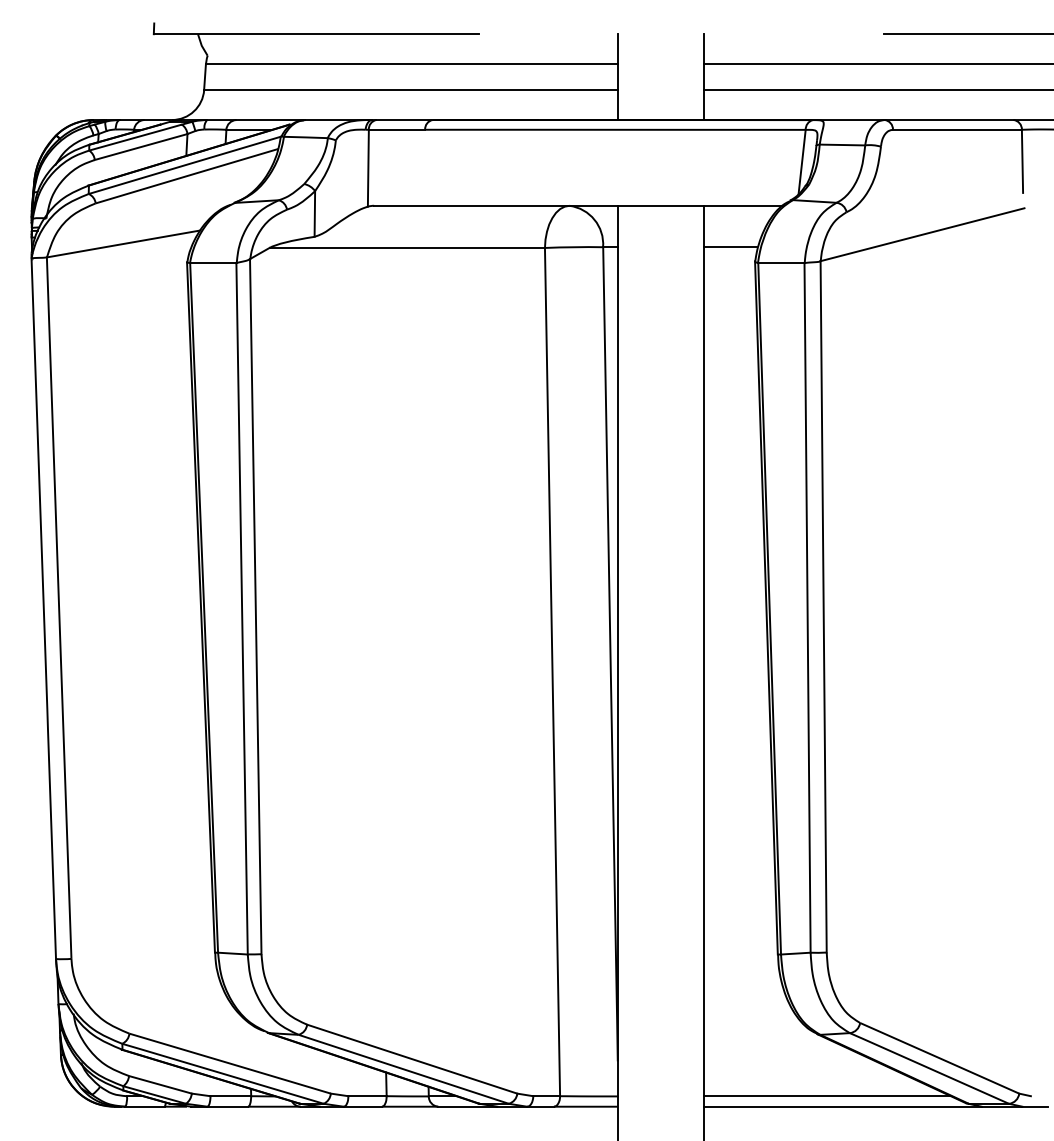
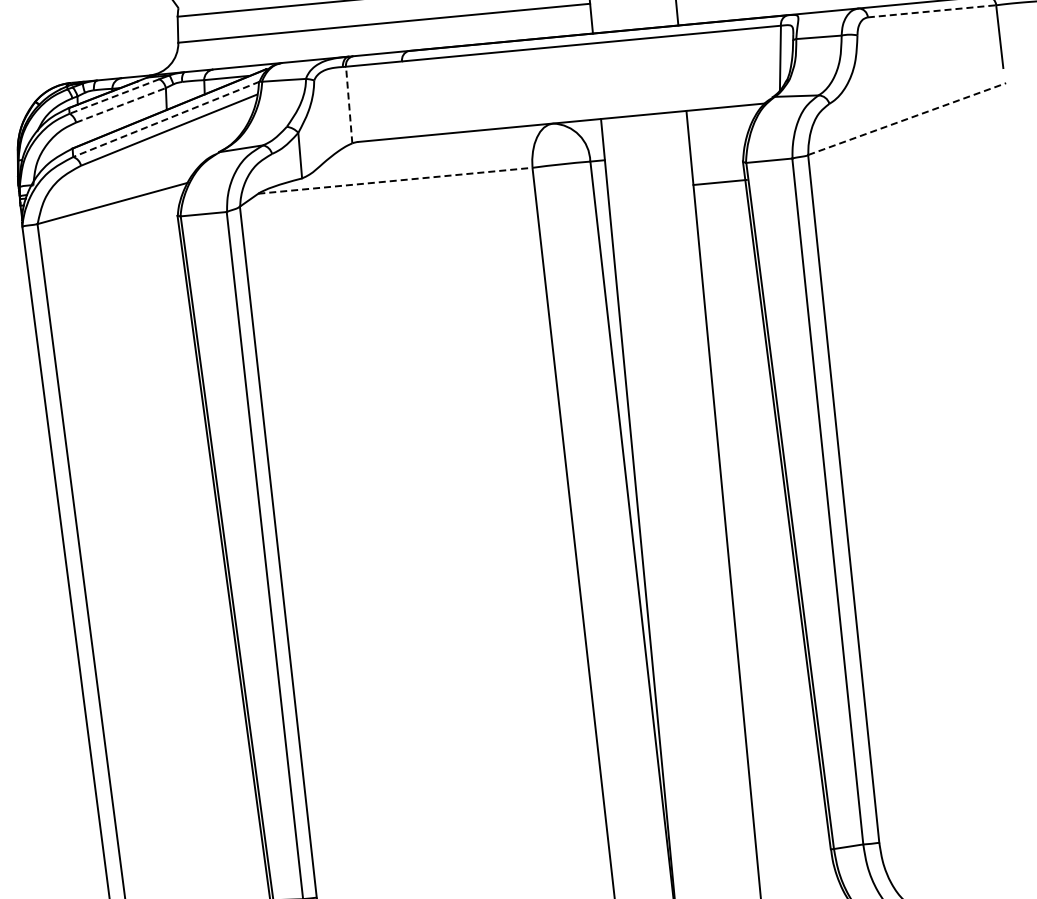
line: (957, 129) -> (932, 11), solid -> dashed
line: (136, 137) -> (115, 96), solid -> dashed
line: (141, 146) -> (121, 104), solid -> dashed
line: (185, 165) -> (166, 119), solid -> dashed
line: (368, 167) -> (349, 104), solid -> dashed
line: (923, 234) -> (908, 118), solid -> dashed
line: (407, 247) -> (395, 180), solid -> dashed
line: (730, 247) -> (720, 182), moved

